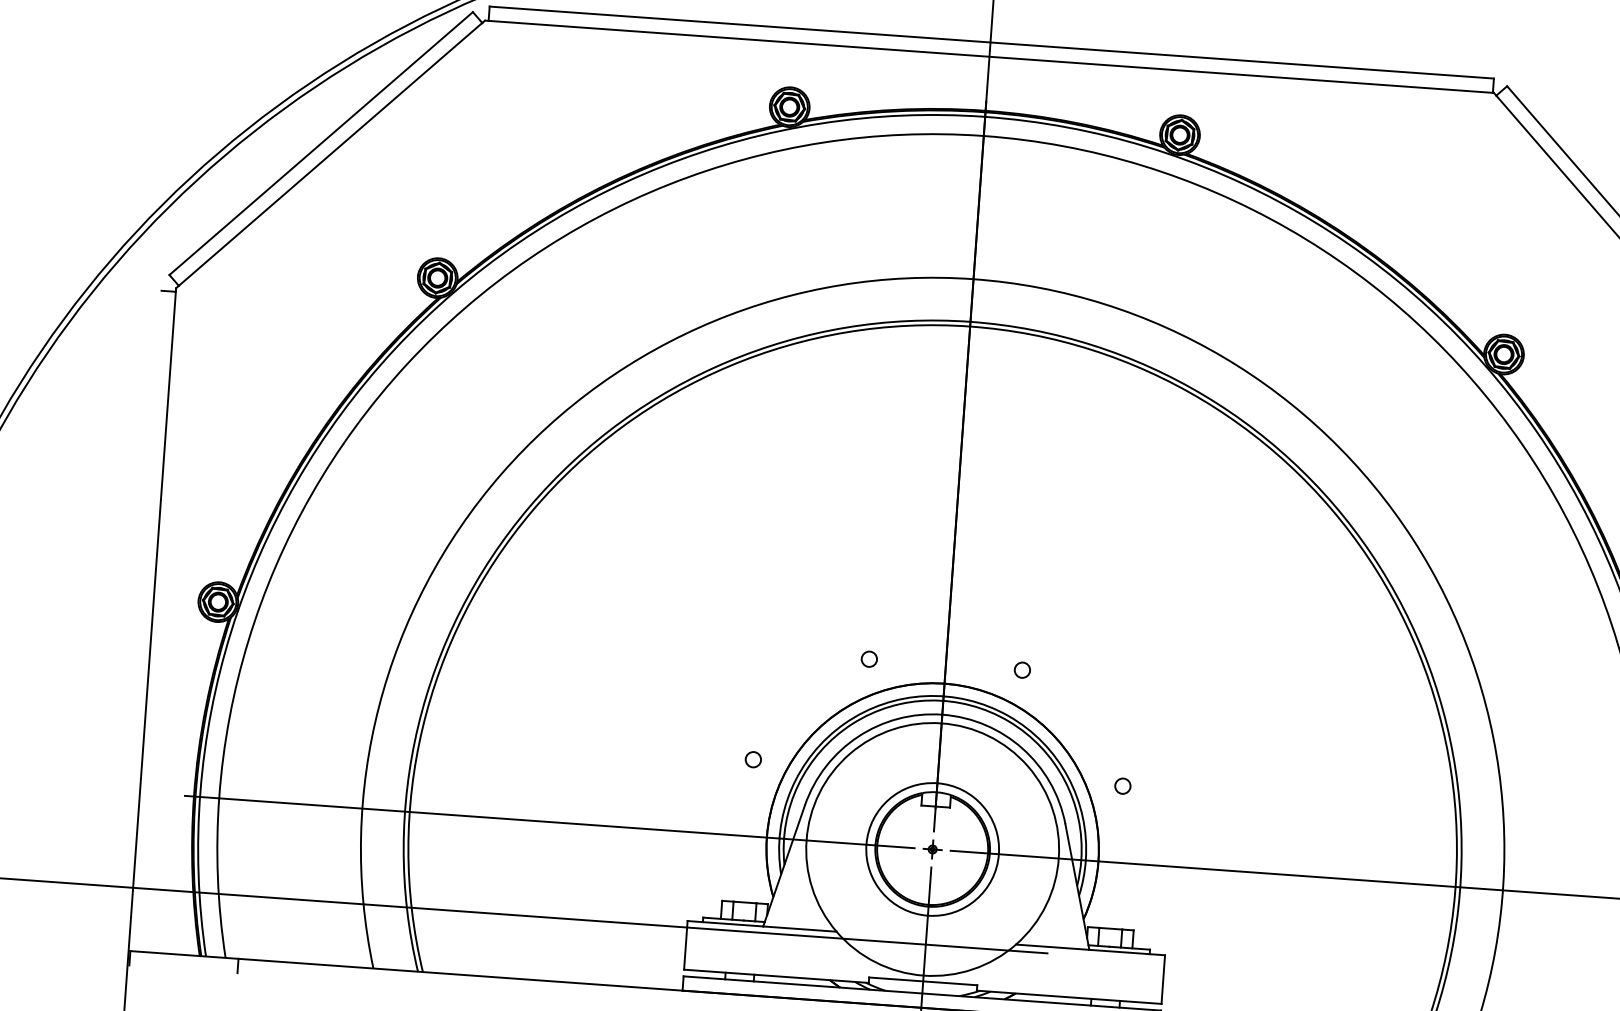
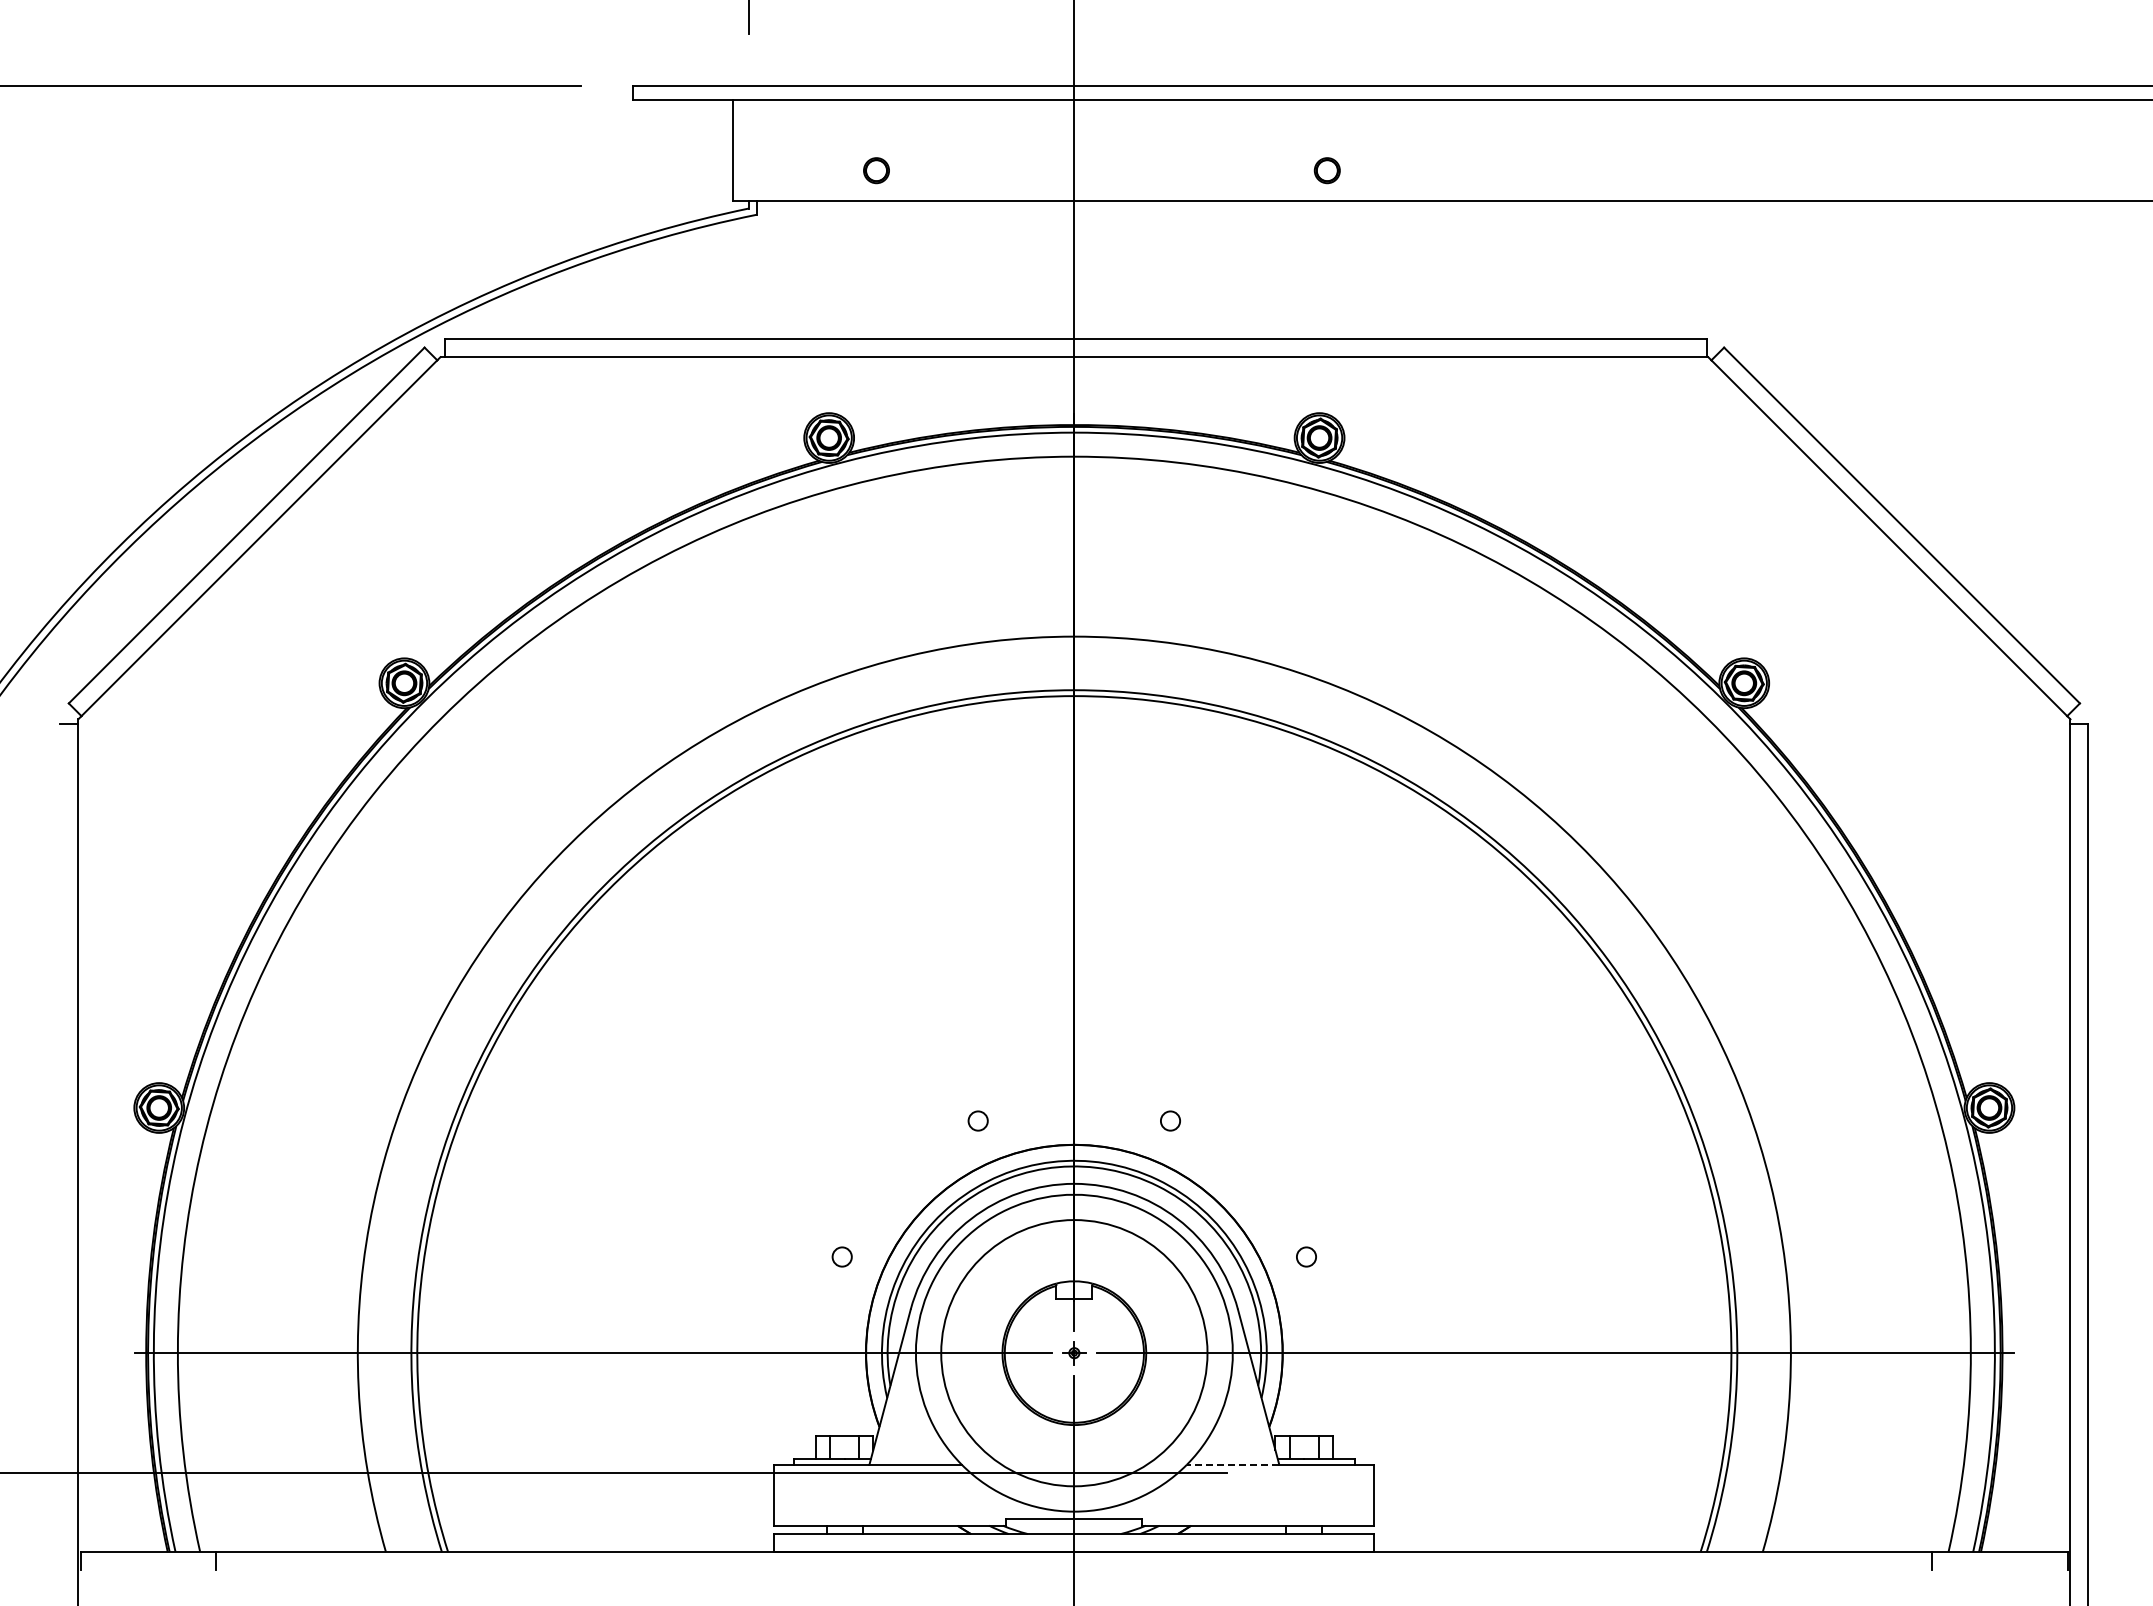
circle: (932, 848) -> (1074, 1352), size x1.6
line: (1052, 947) -> (1232, 1464), solid -> dashed

